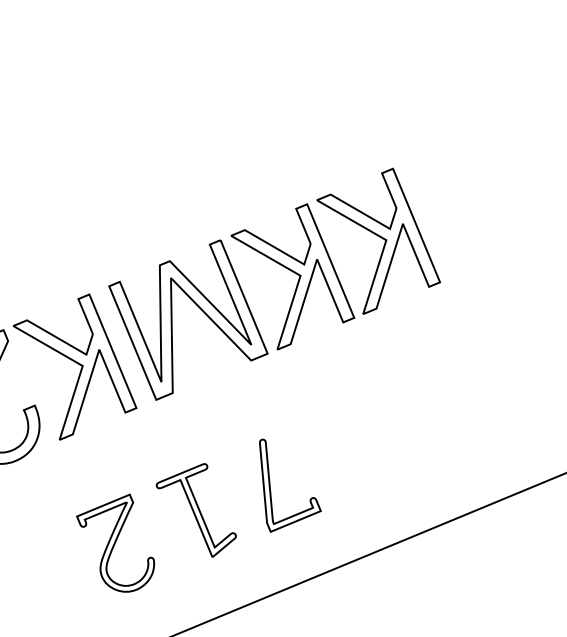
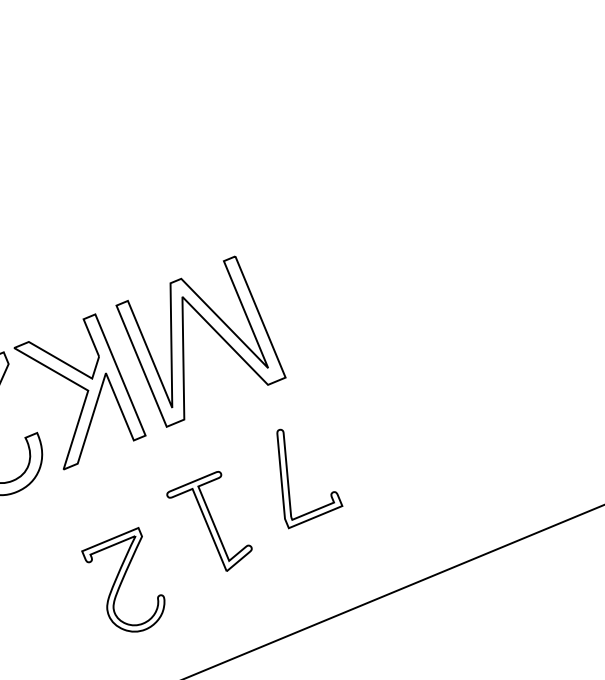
part: (335, 258) -> (357, 275), removed
part: (271, 491) -> (289, 485), moved
part: (195, 510) -> (208, 521), moved

